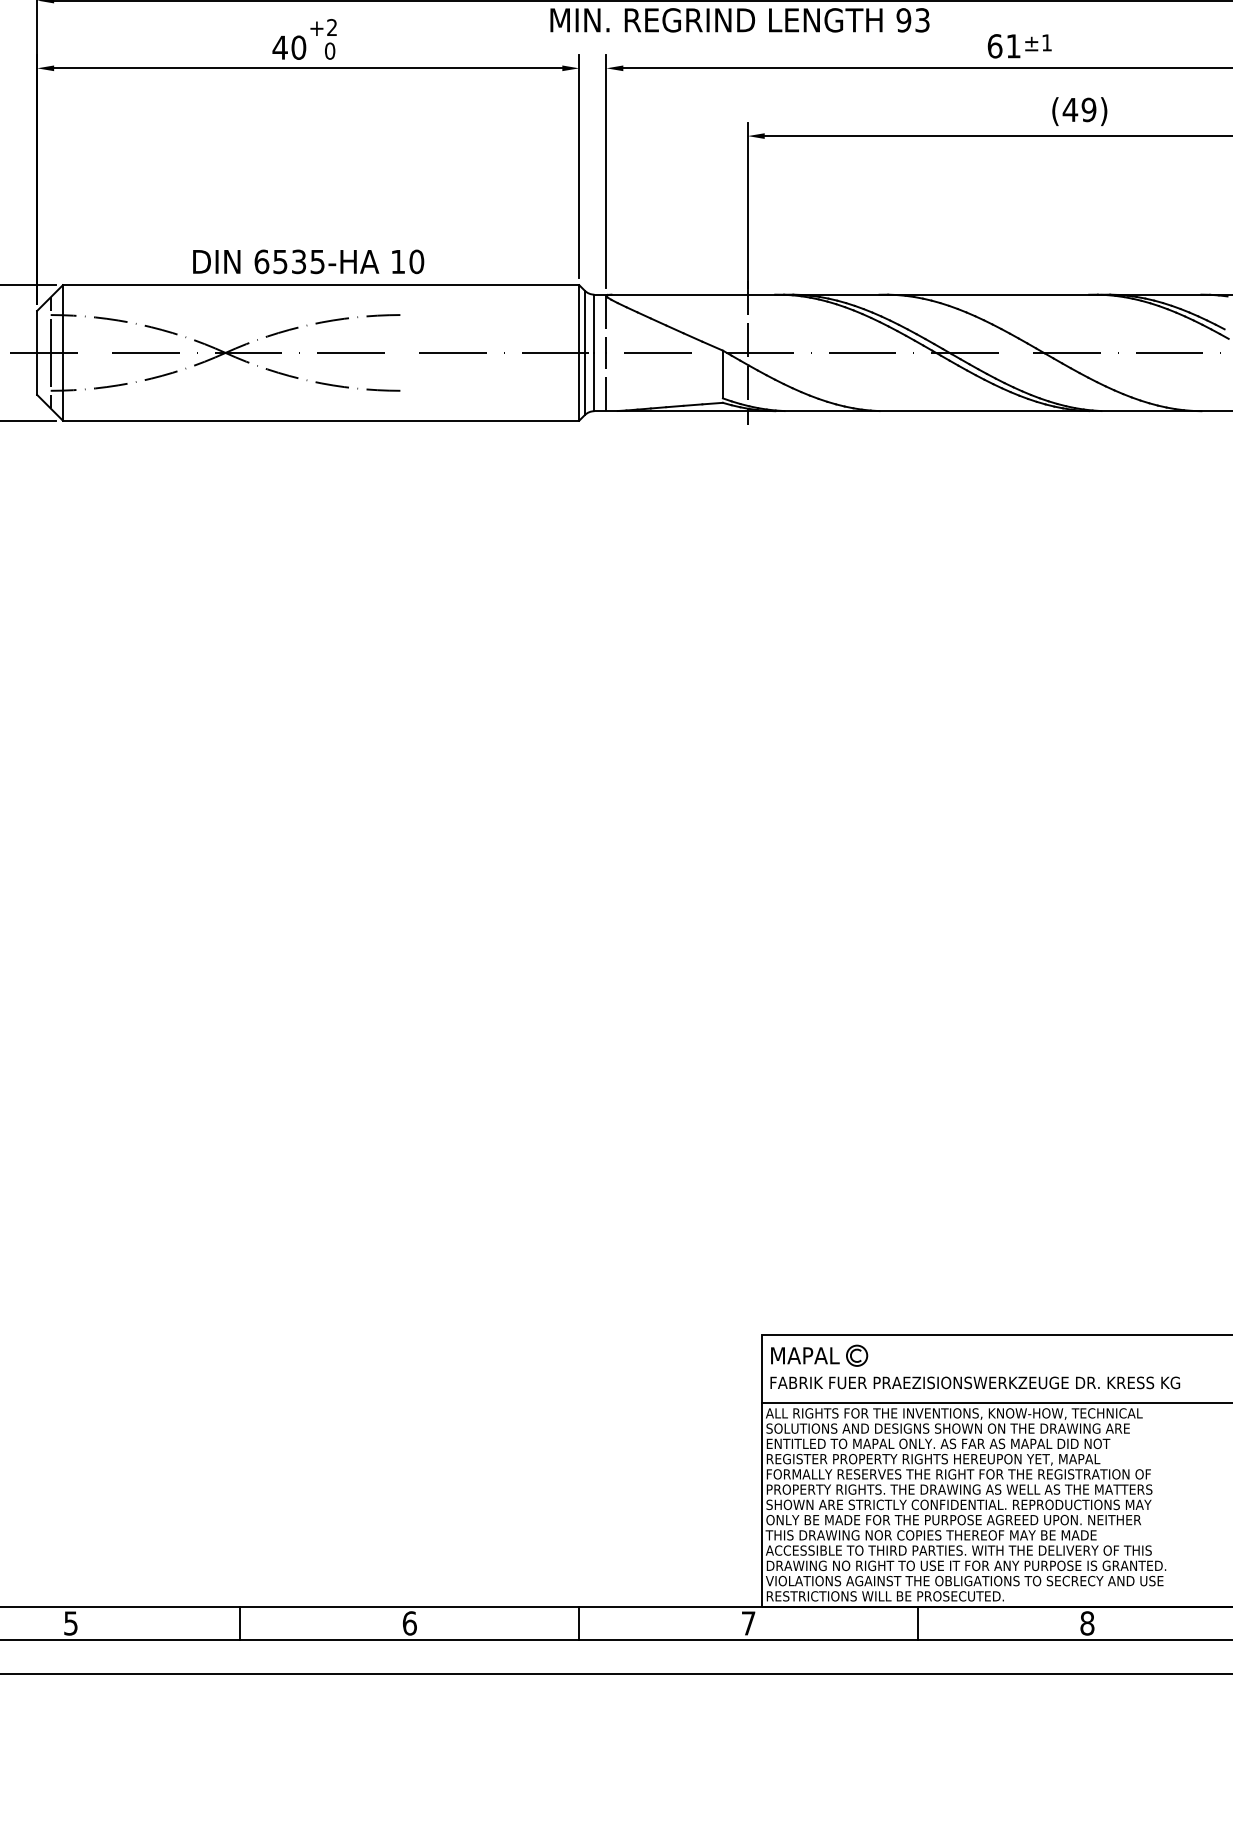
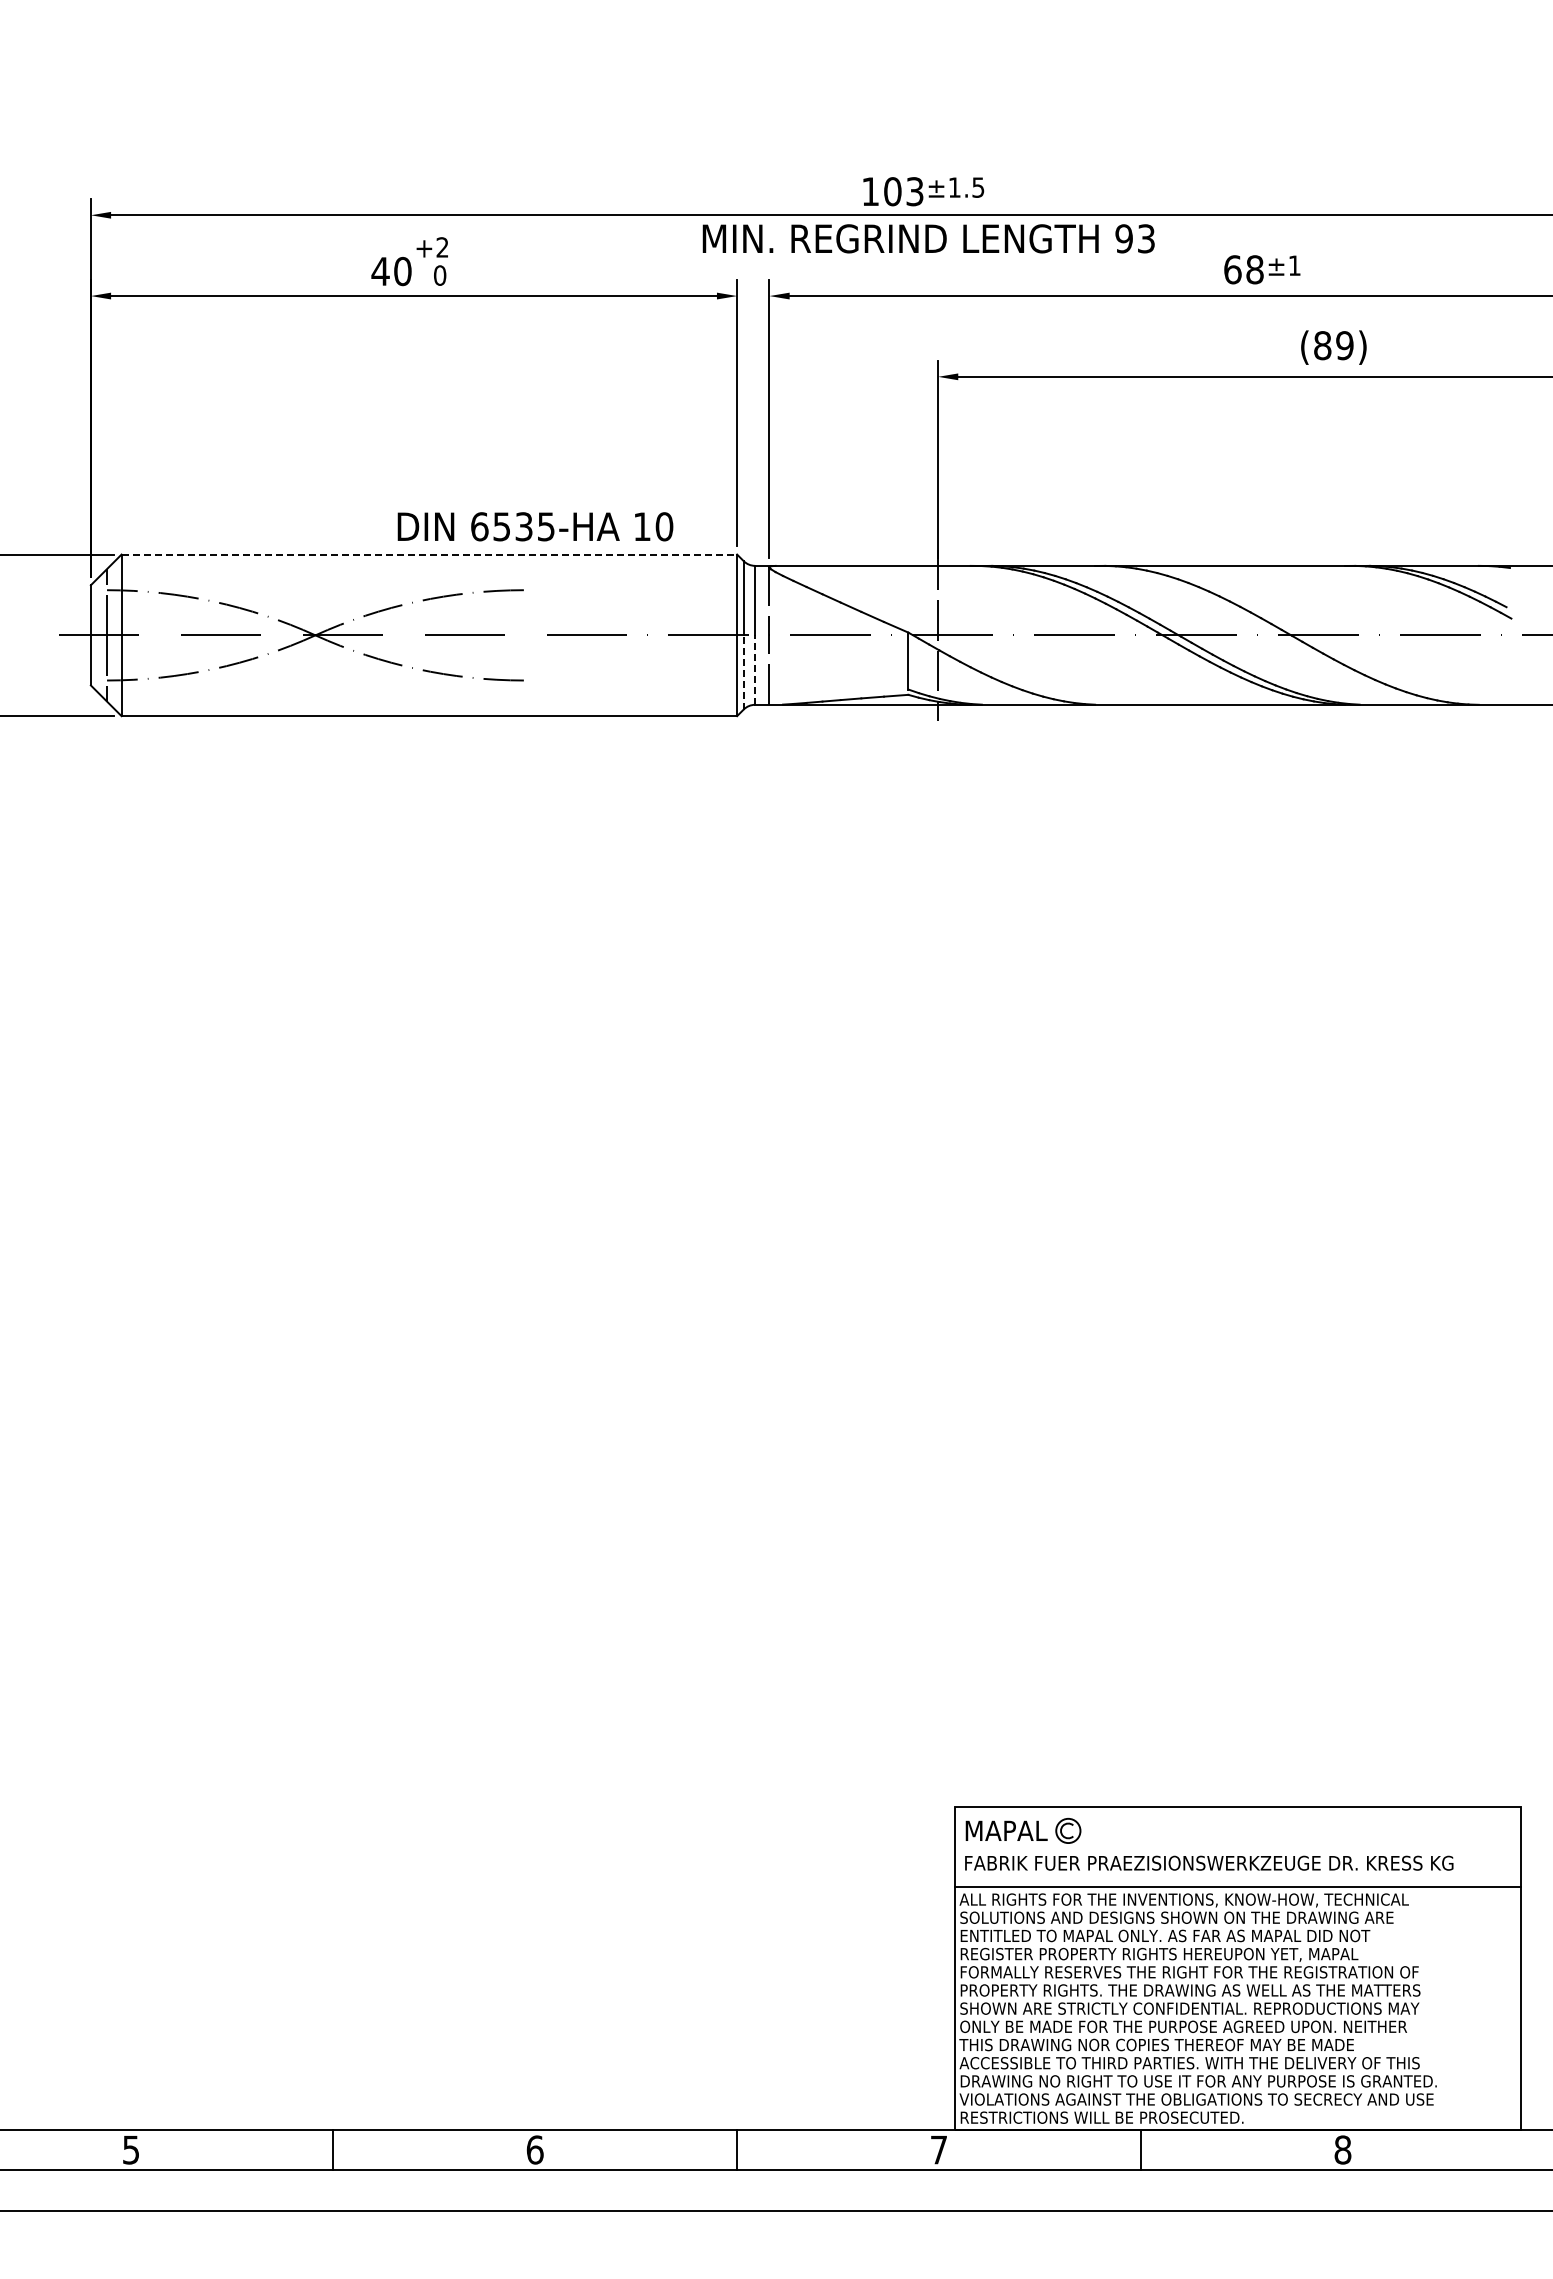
text: (1013, 46) -> (1254, 269), 61 -> 68
text: (1070, 109) -> (1322, 345), (49) -> (89)
text: (308, 261) -> (535, 526), moved
line: (321, 285) -> (429, 554), solid -> dashed
line: (594, 382) -> (755, 670), solid -> dashed
line: (584, 383) -> (743, 671), solid -> dashed

